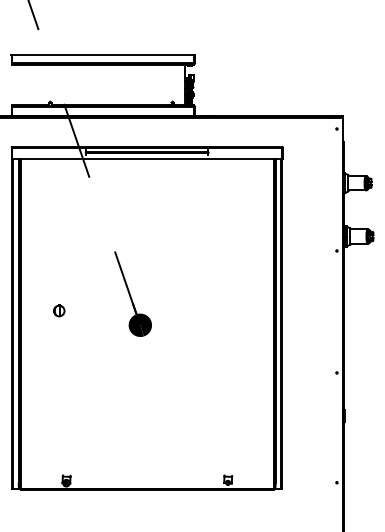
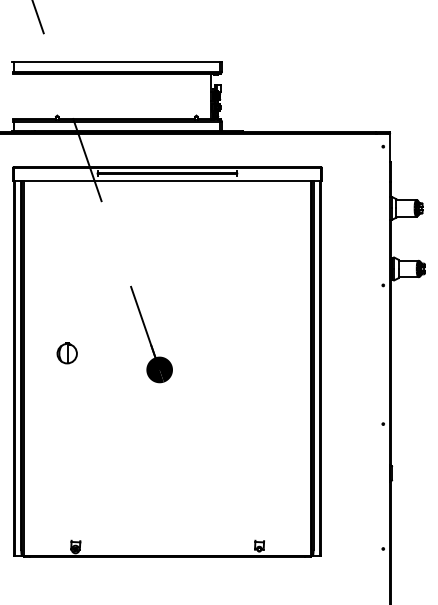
part: (59, 310) -> (67, 353), size x1.6

